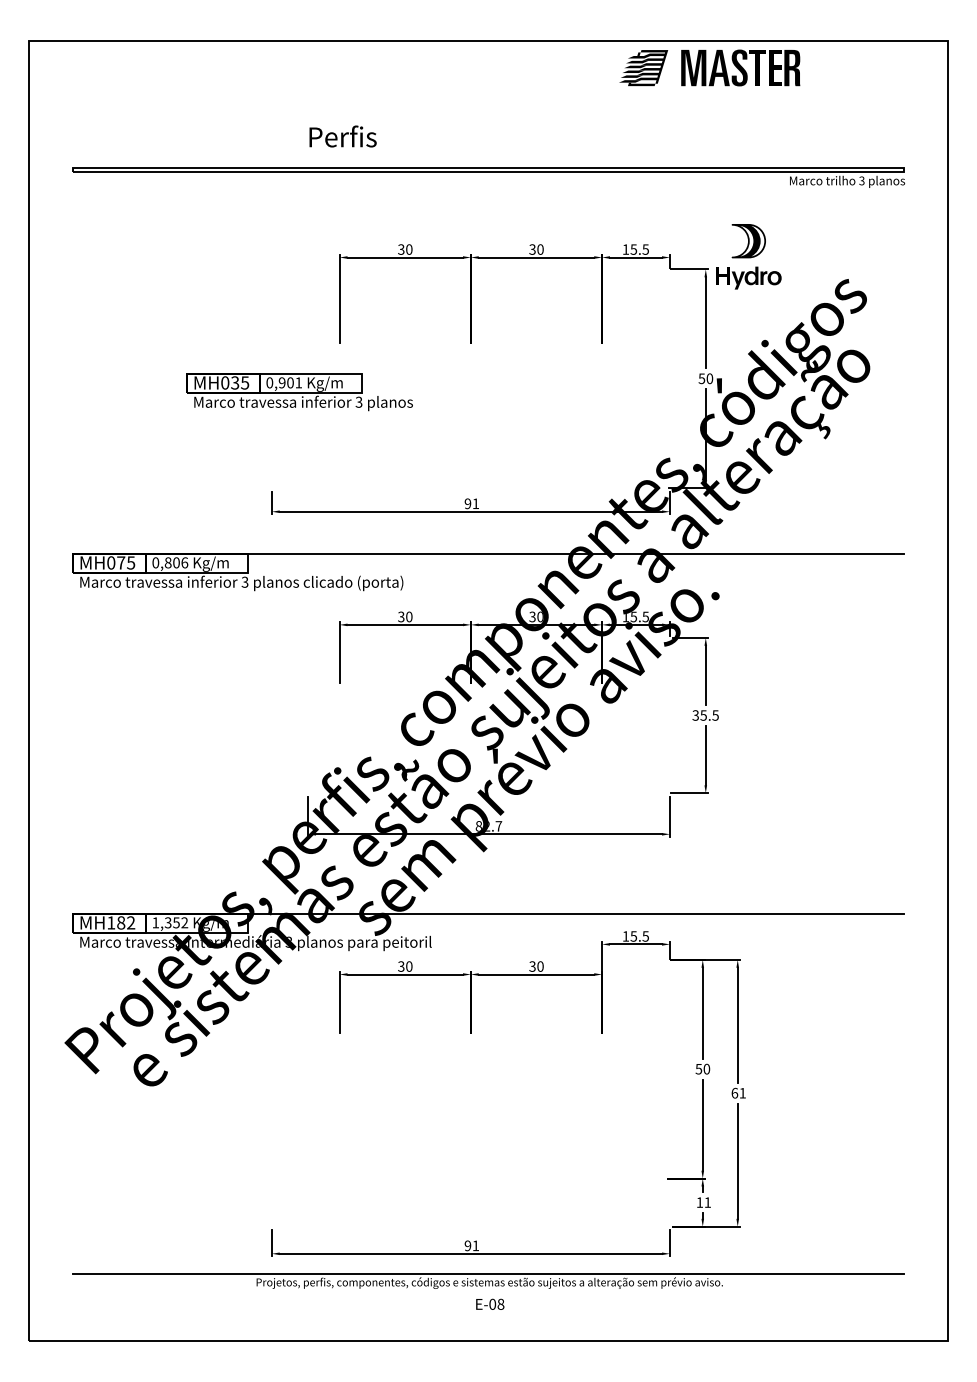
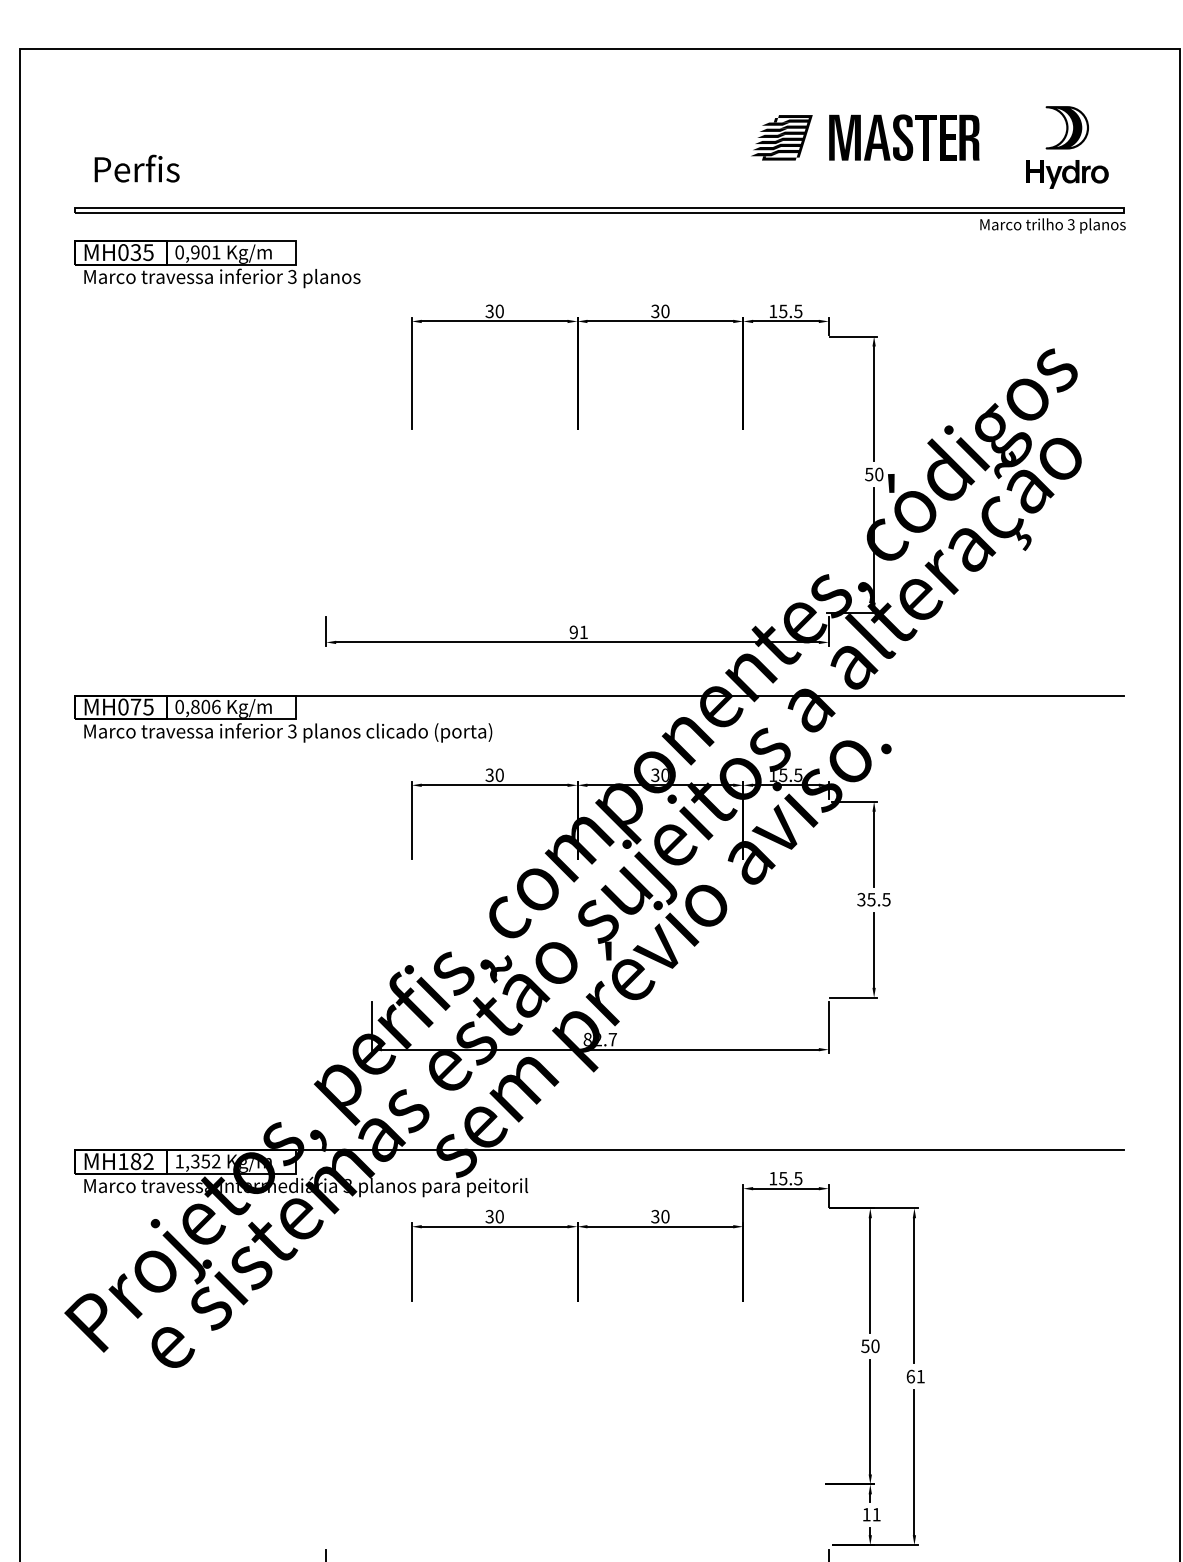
part: (709, 67) -> (864, 137), moved
text: (342, 136) -> (136, 168), moved
part: (748, 256) -> (1066, 147), moved
part: (299, 392) -> (217, 264), moved

